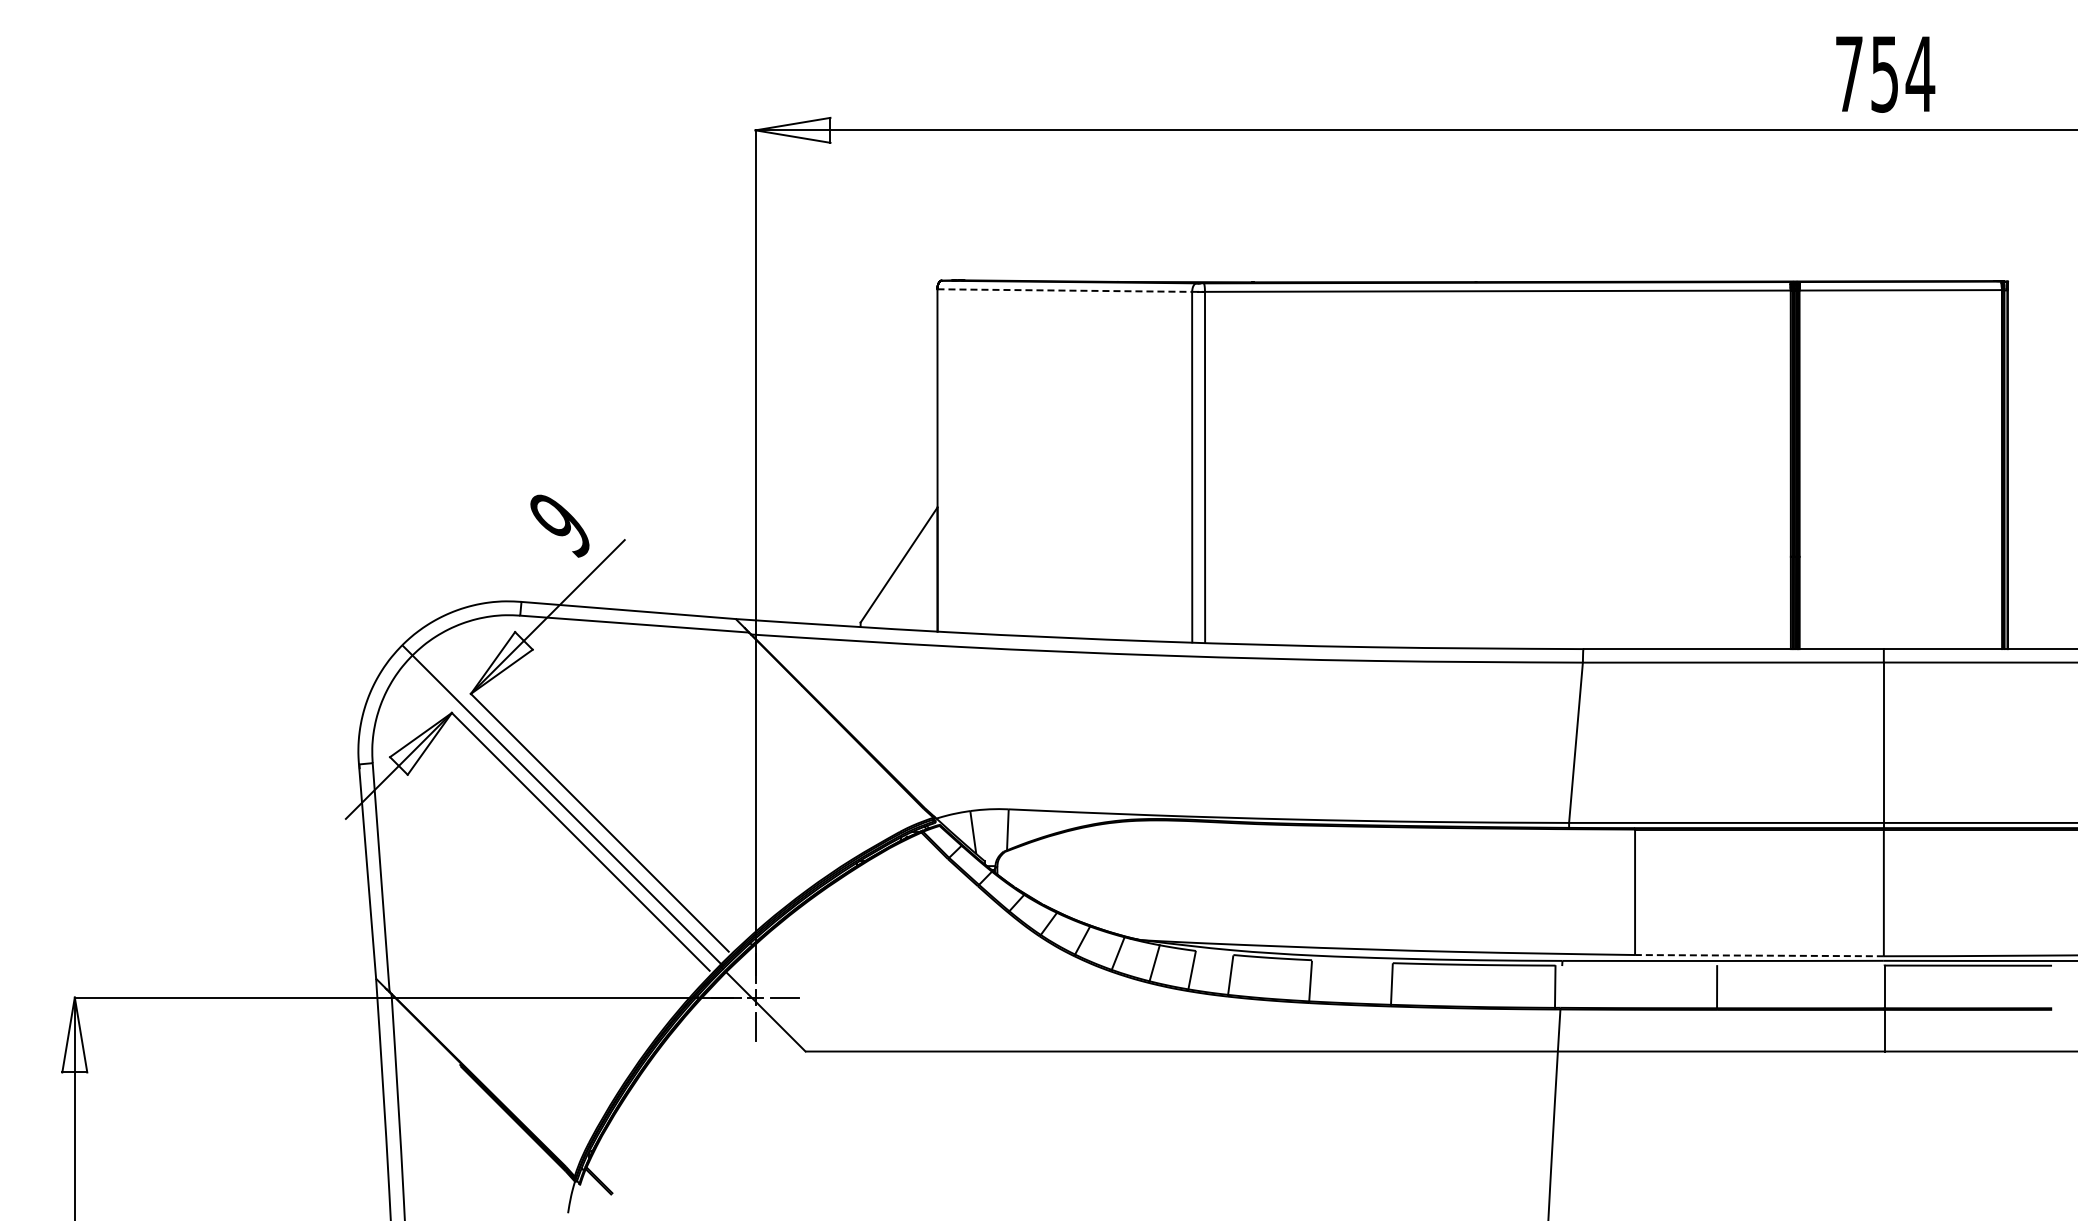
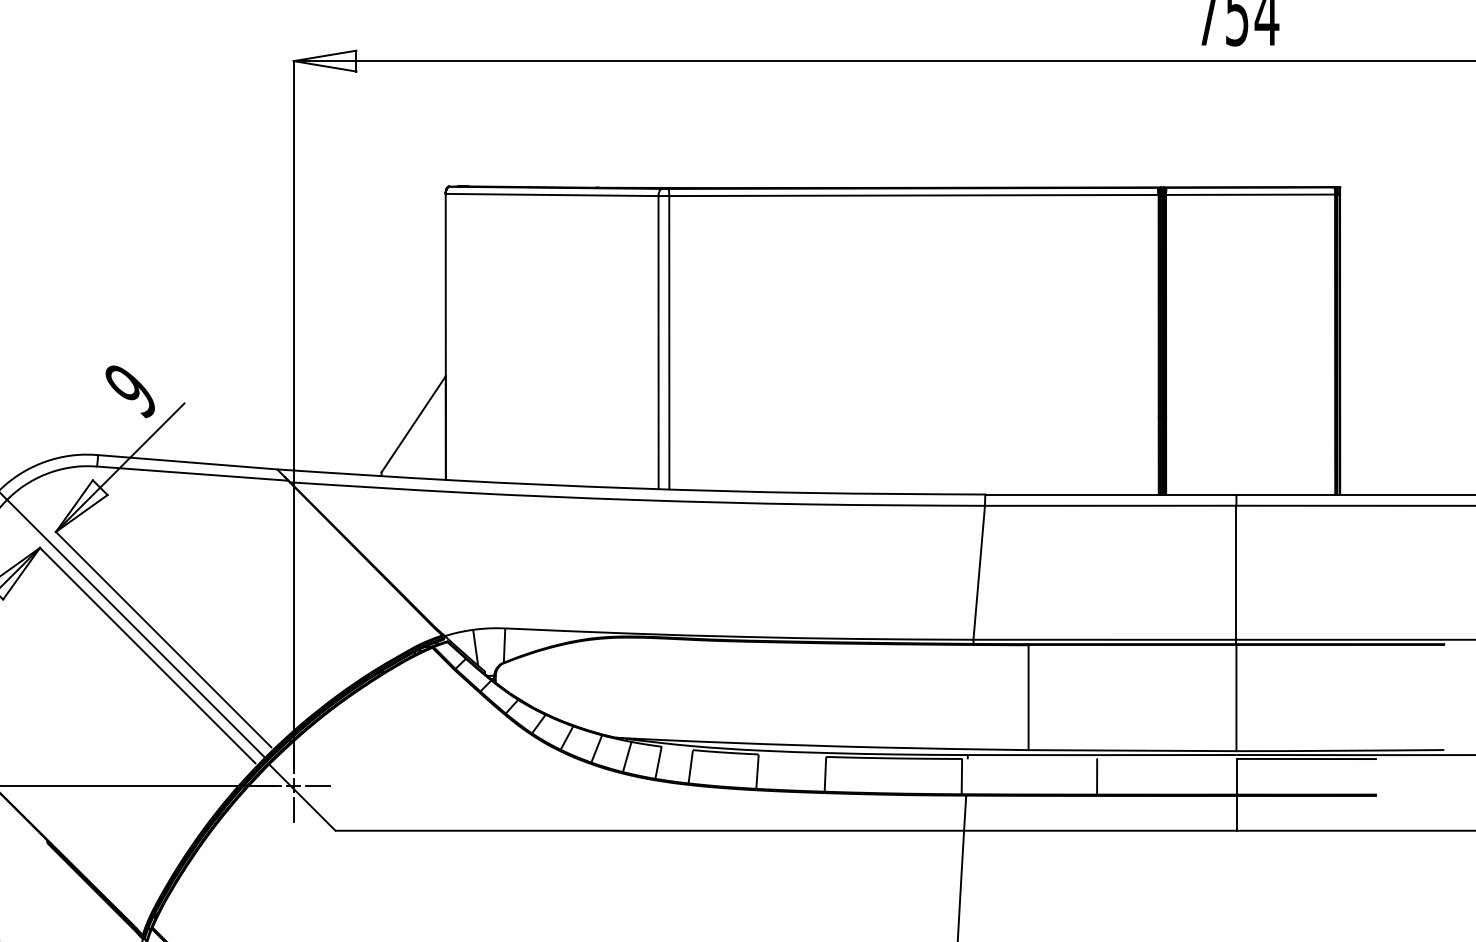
line: (1065, 290) -> (552, 194), dashed -> solid
line: (1758, 955) -> (1131, 750), dashed -> solid

